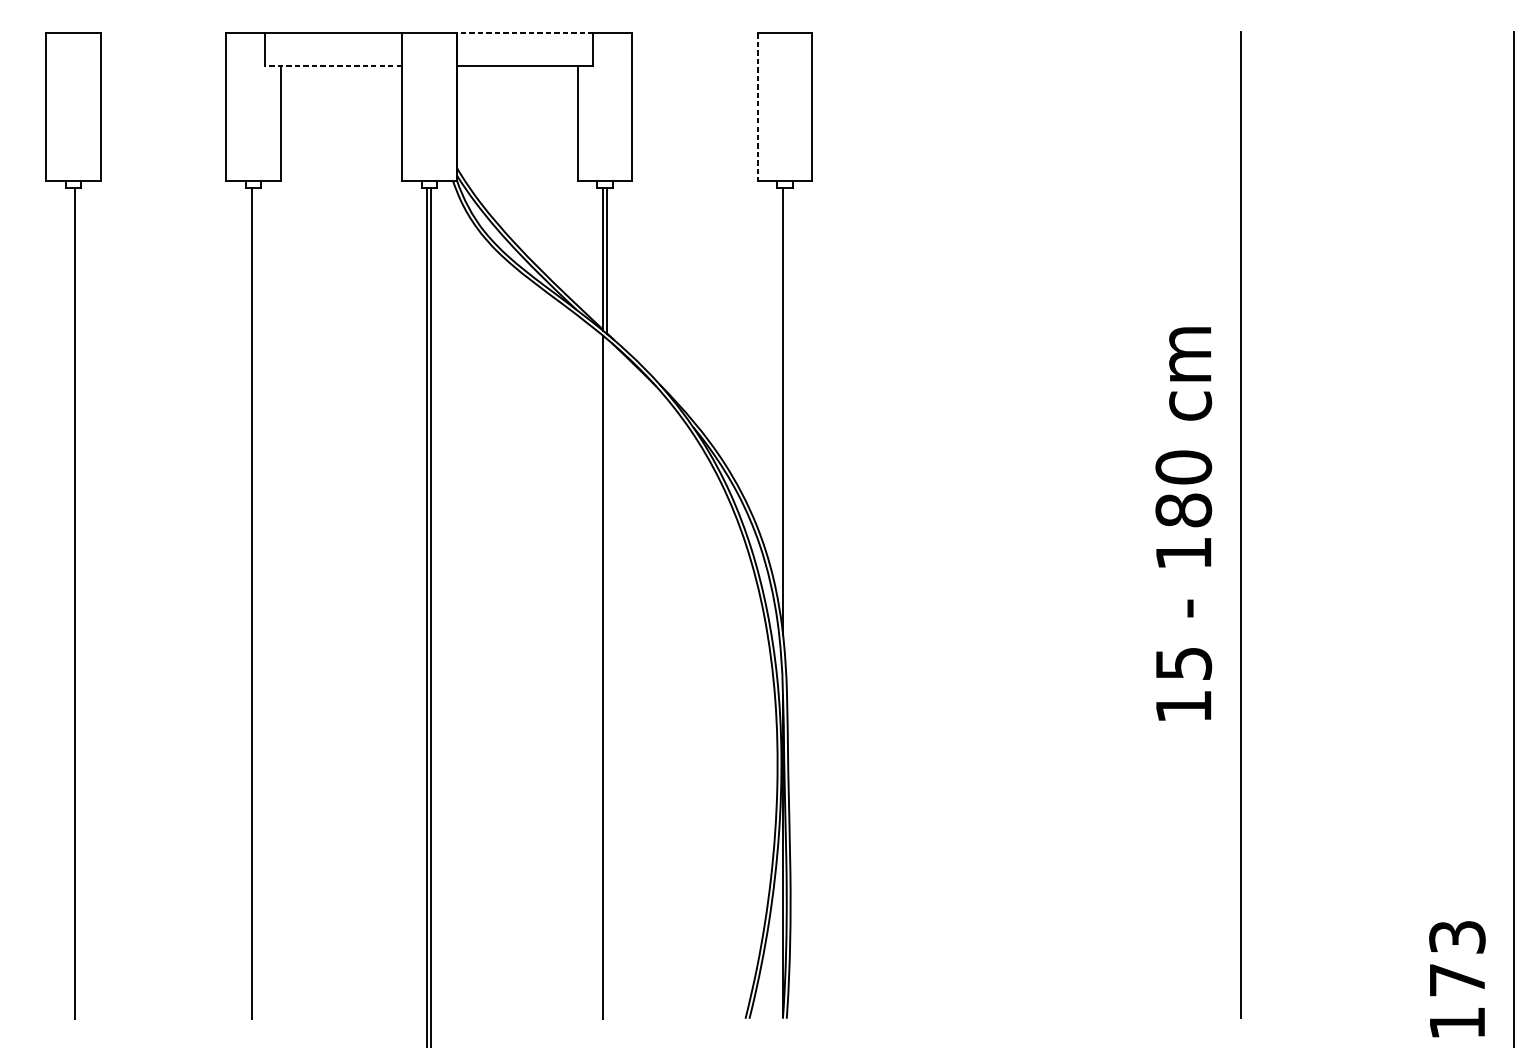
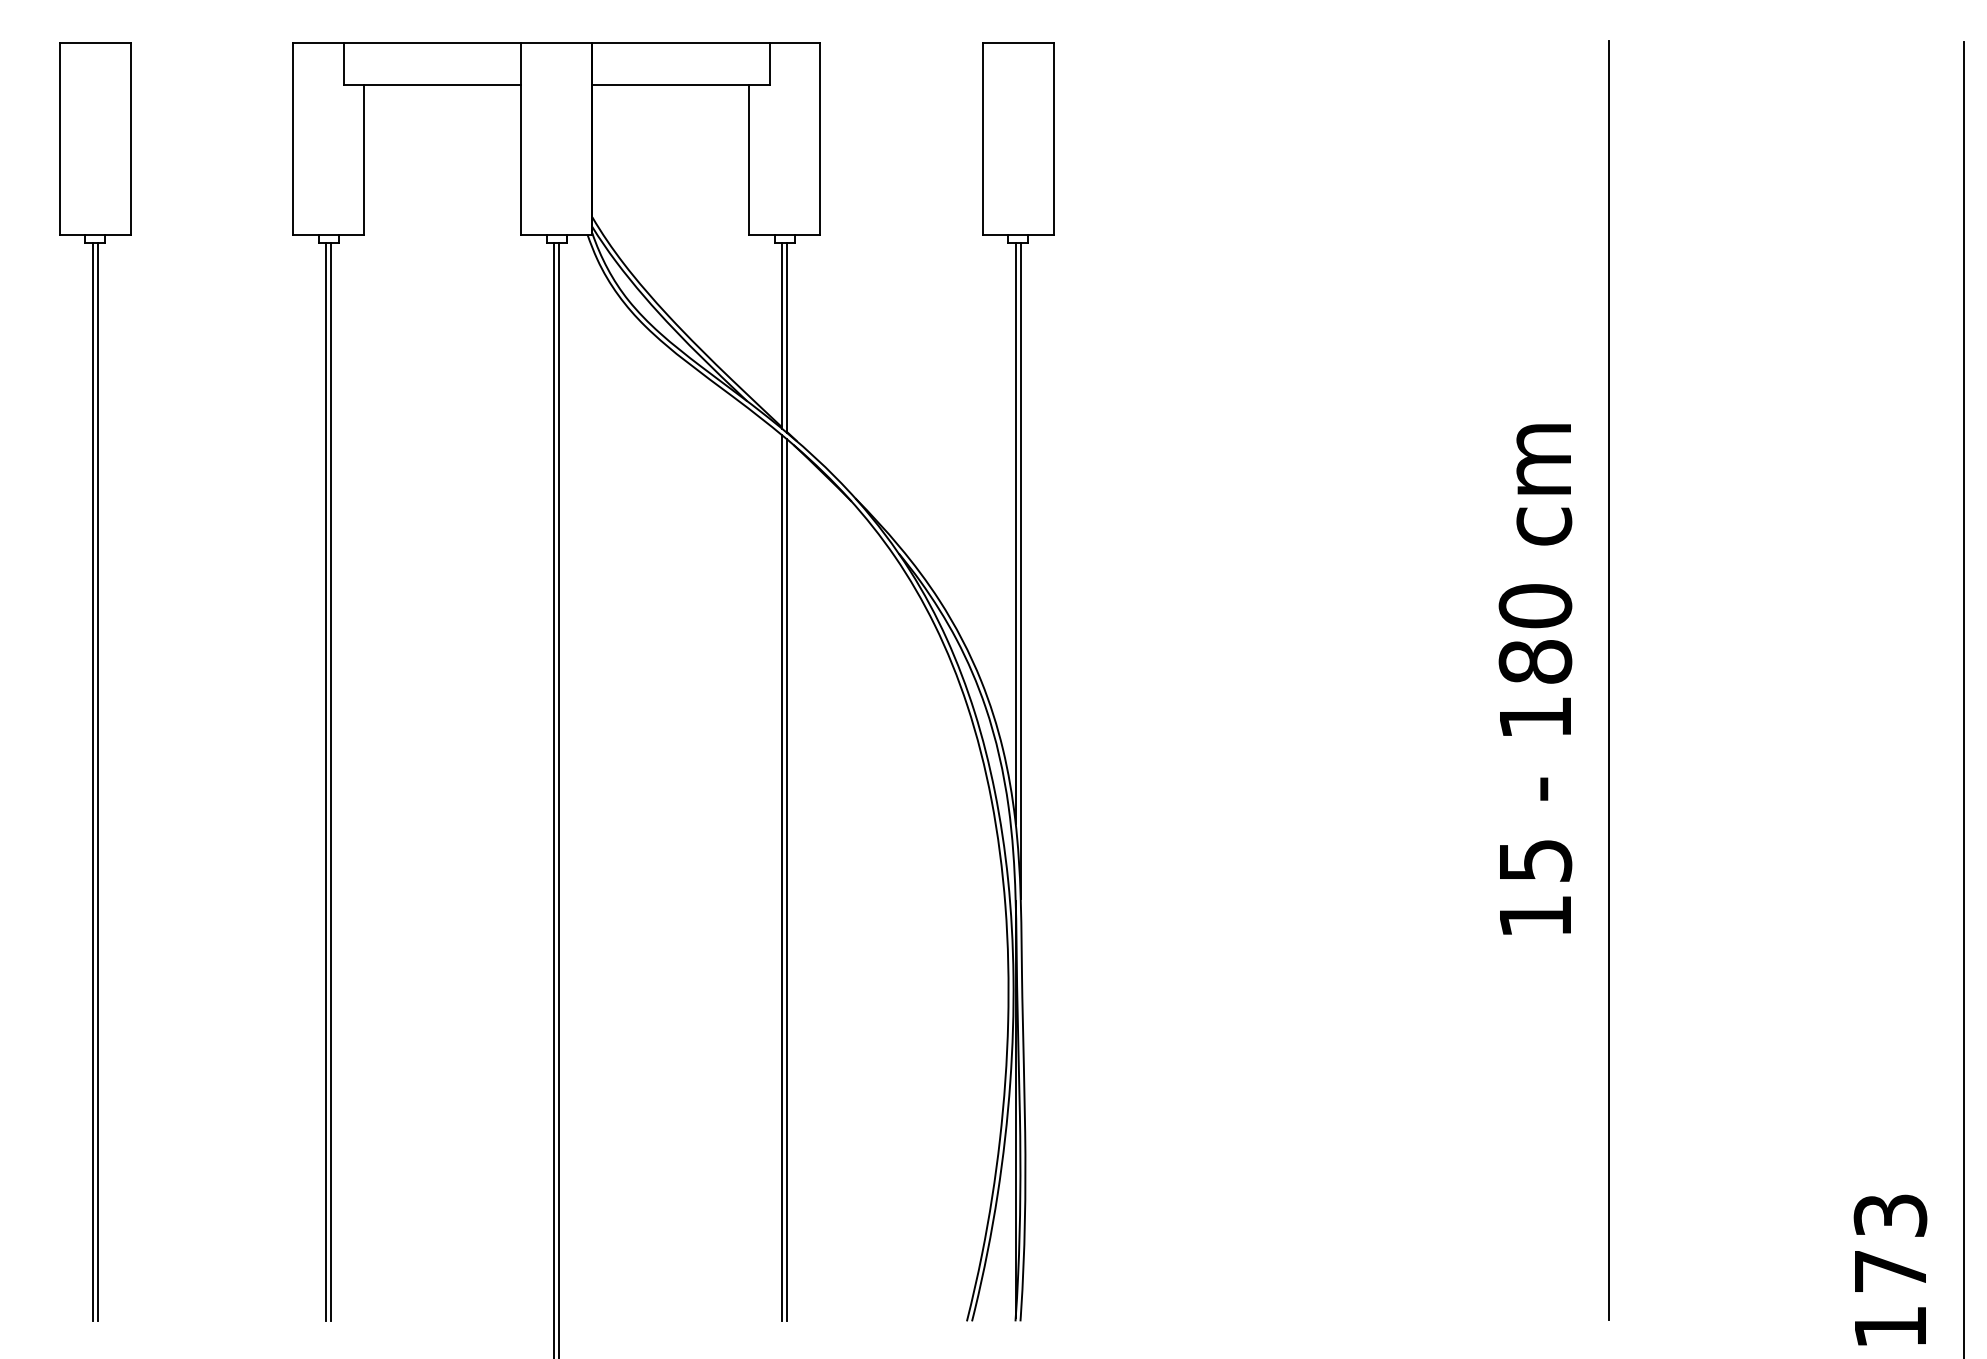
line: (524, 33) -> (680, 42), dashed -> solid
line: (333, 66) -> (432, 85), dashed -> solid
line: (757, 106) -> (982, 138), dashed -> solid
line: (786, 440) -> (1020, 571), added
line: (71, 603) -> (92, 782), added
line: (255, 603) -> (331, 782), added
line: (606, 678) -> (786, 880), added

